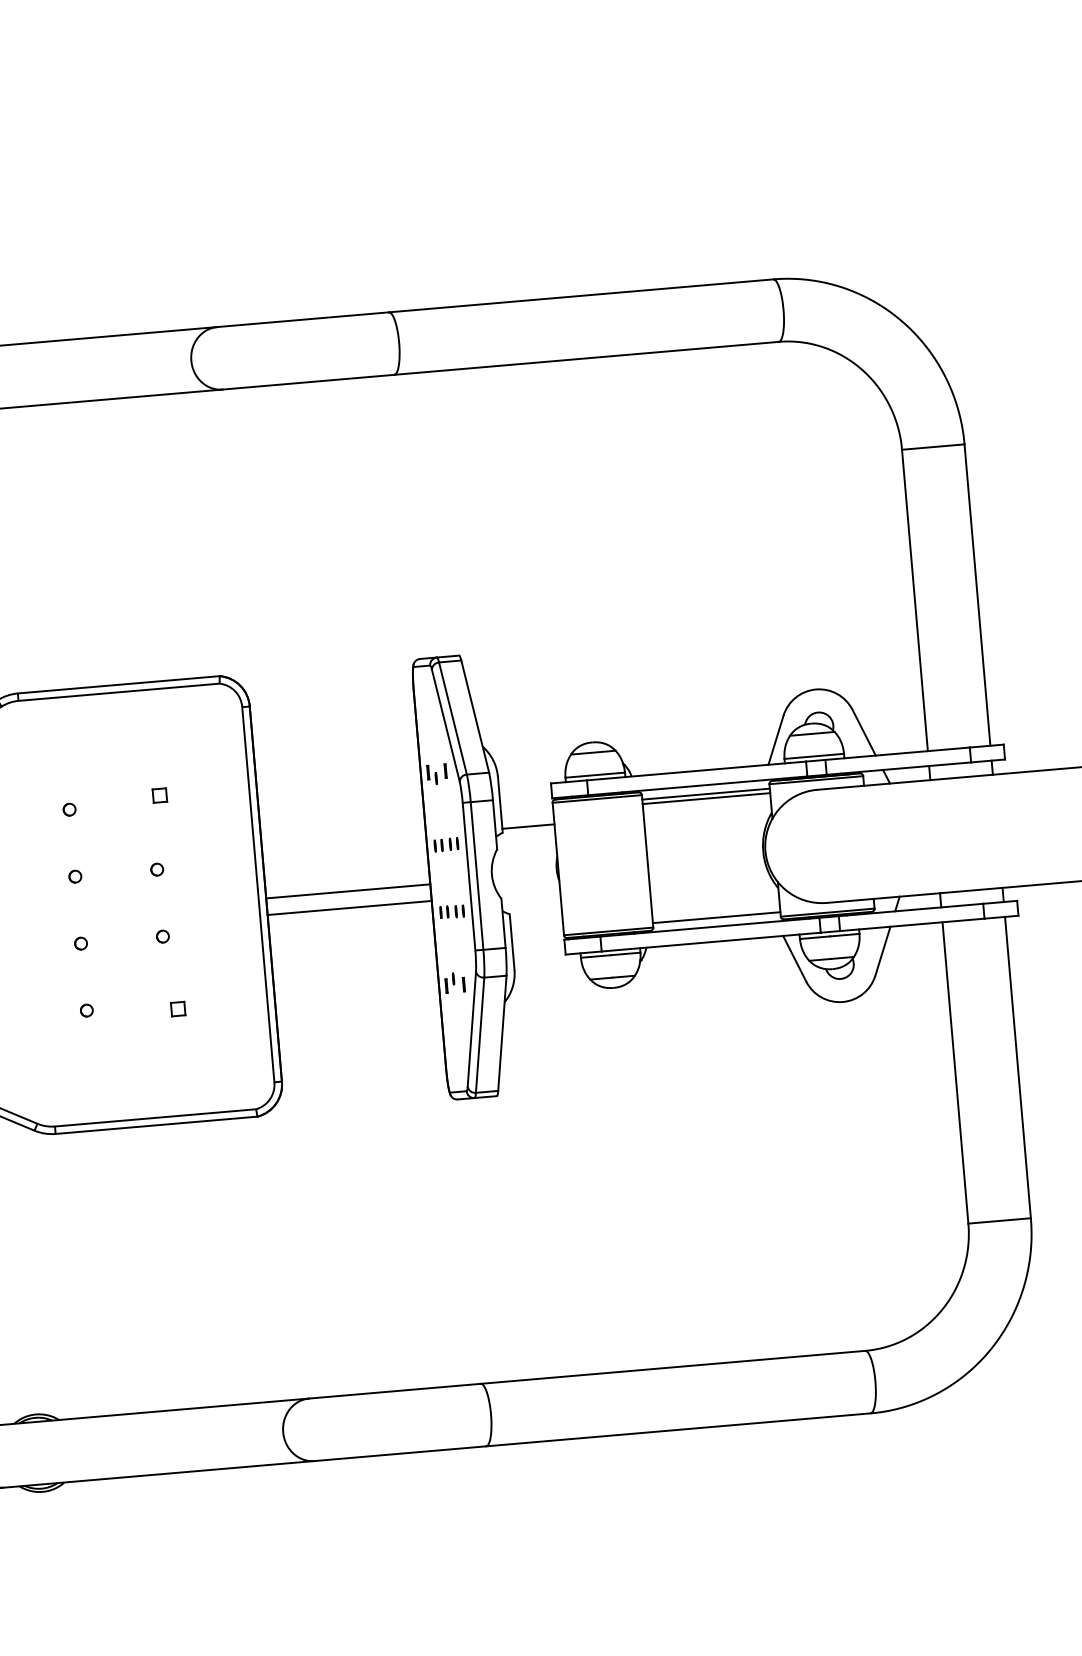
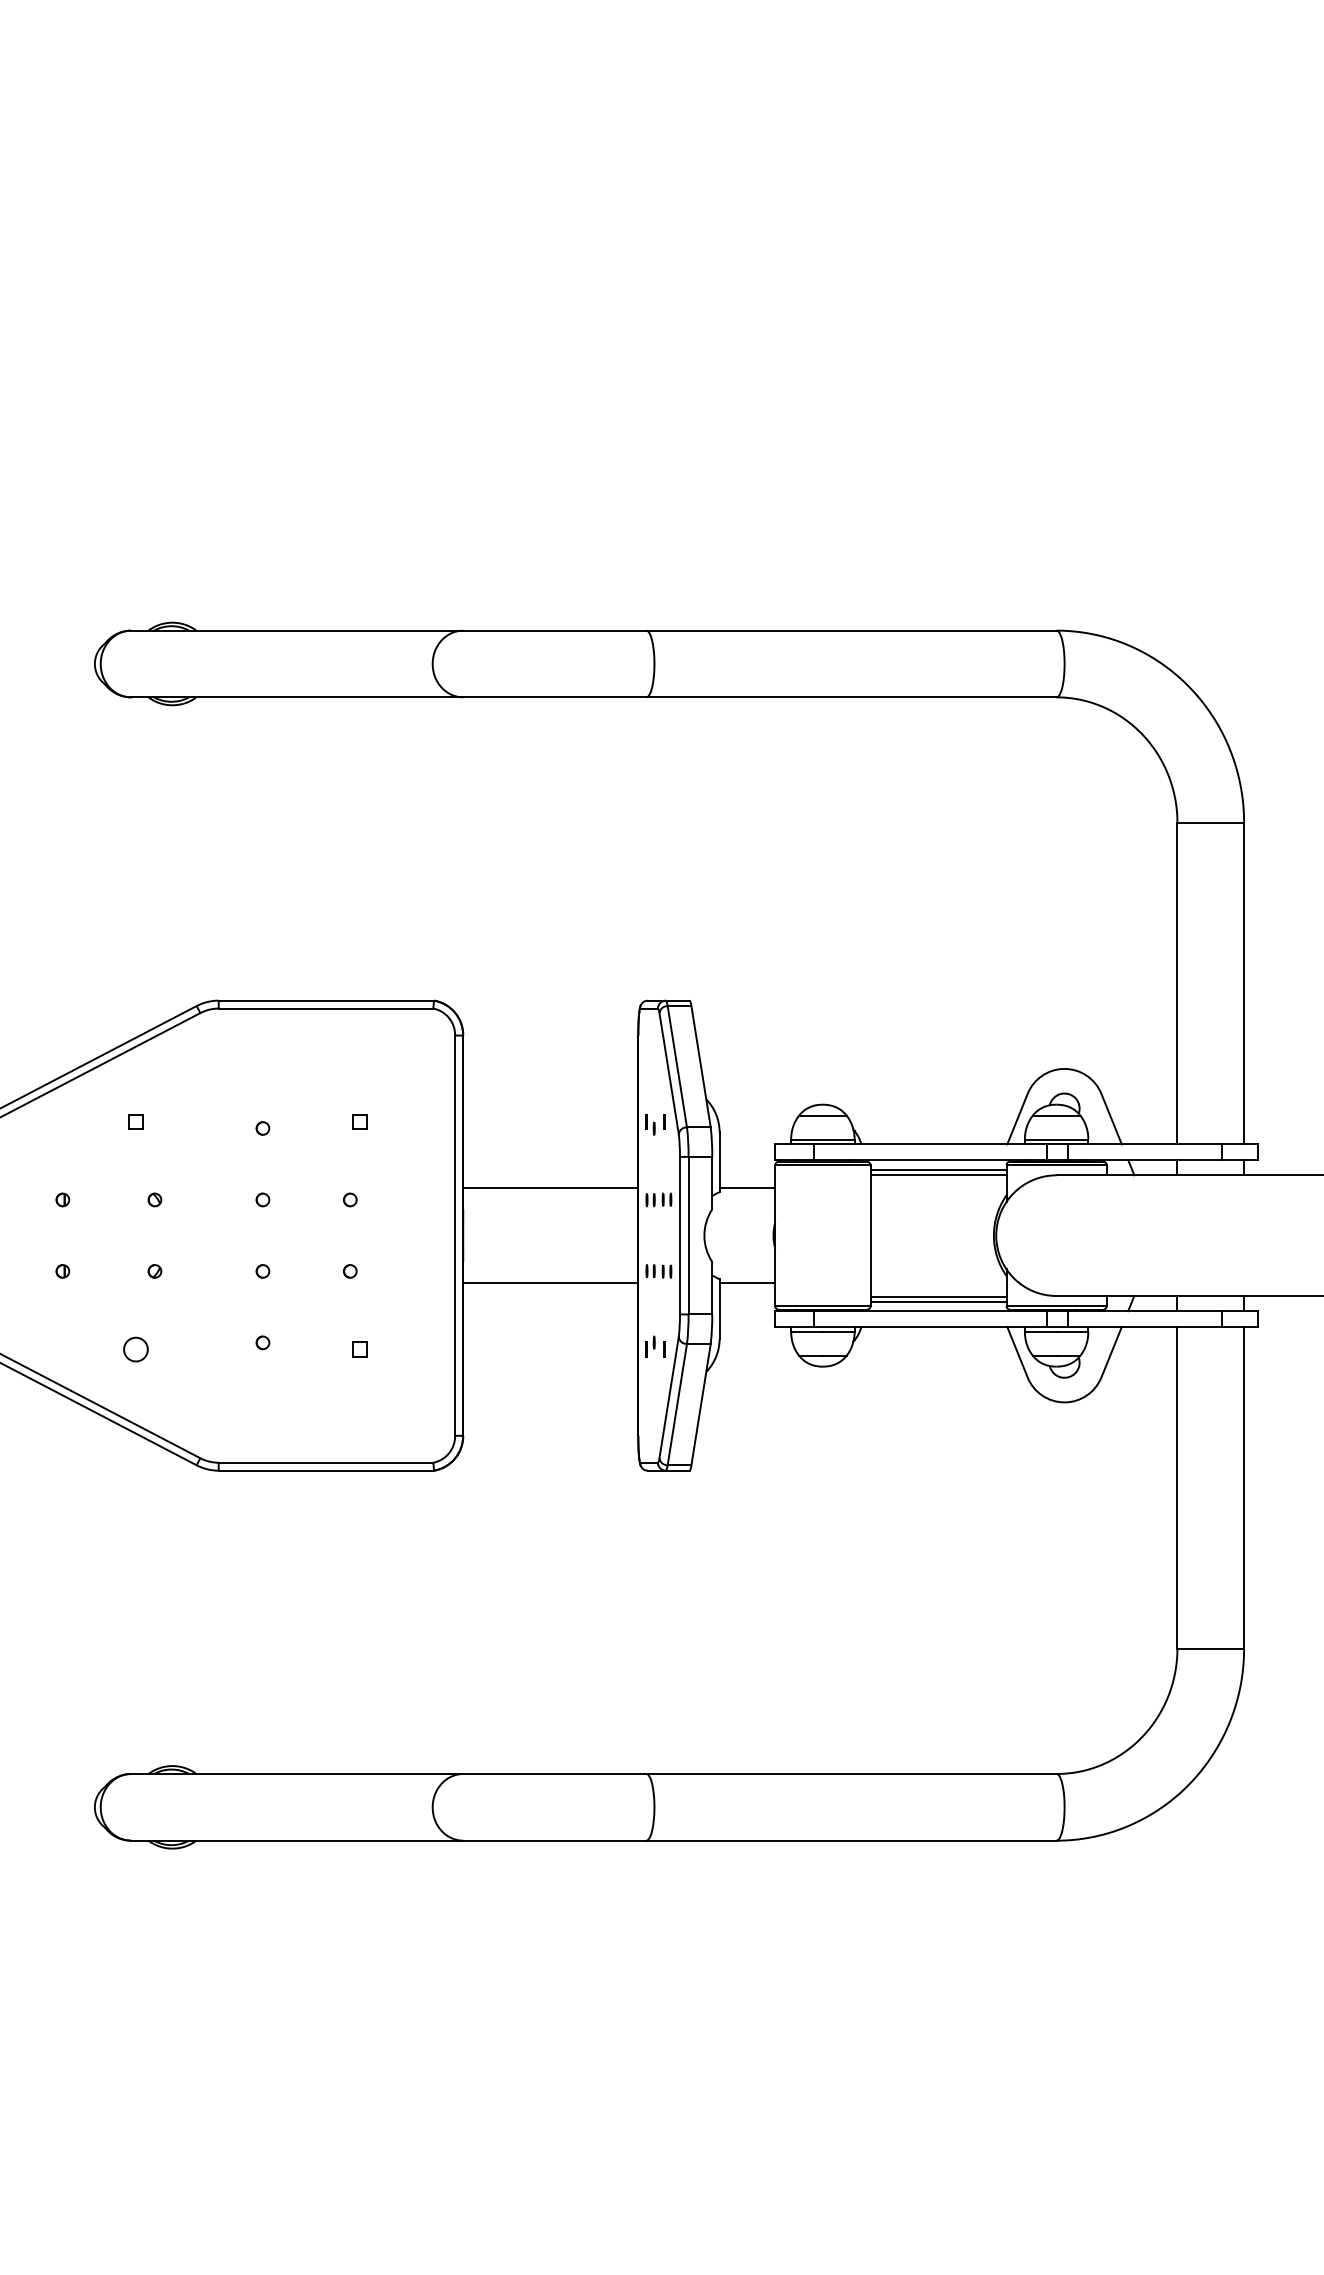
line: (348, 891) -> (550, 1283), moved
line: (349, 908) -> (550, 1188), moved
line: (716, 912) -> (938, 1296), added
line: (536, 916) -> (747, 1283), added

